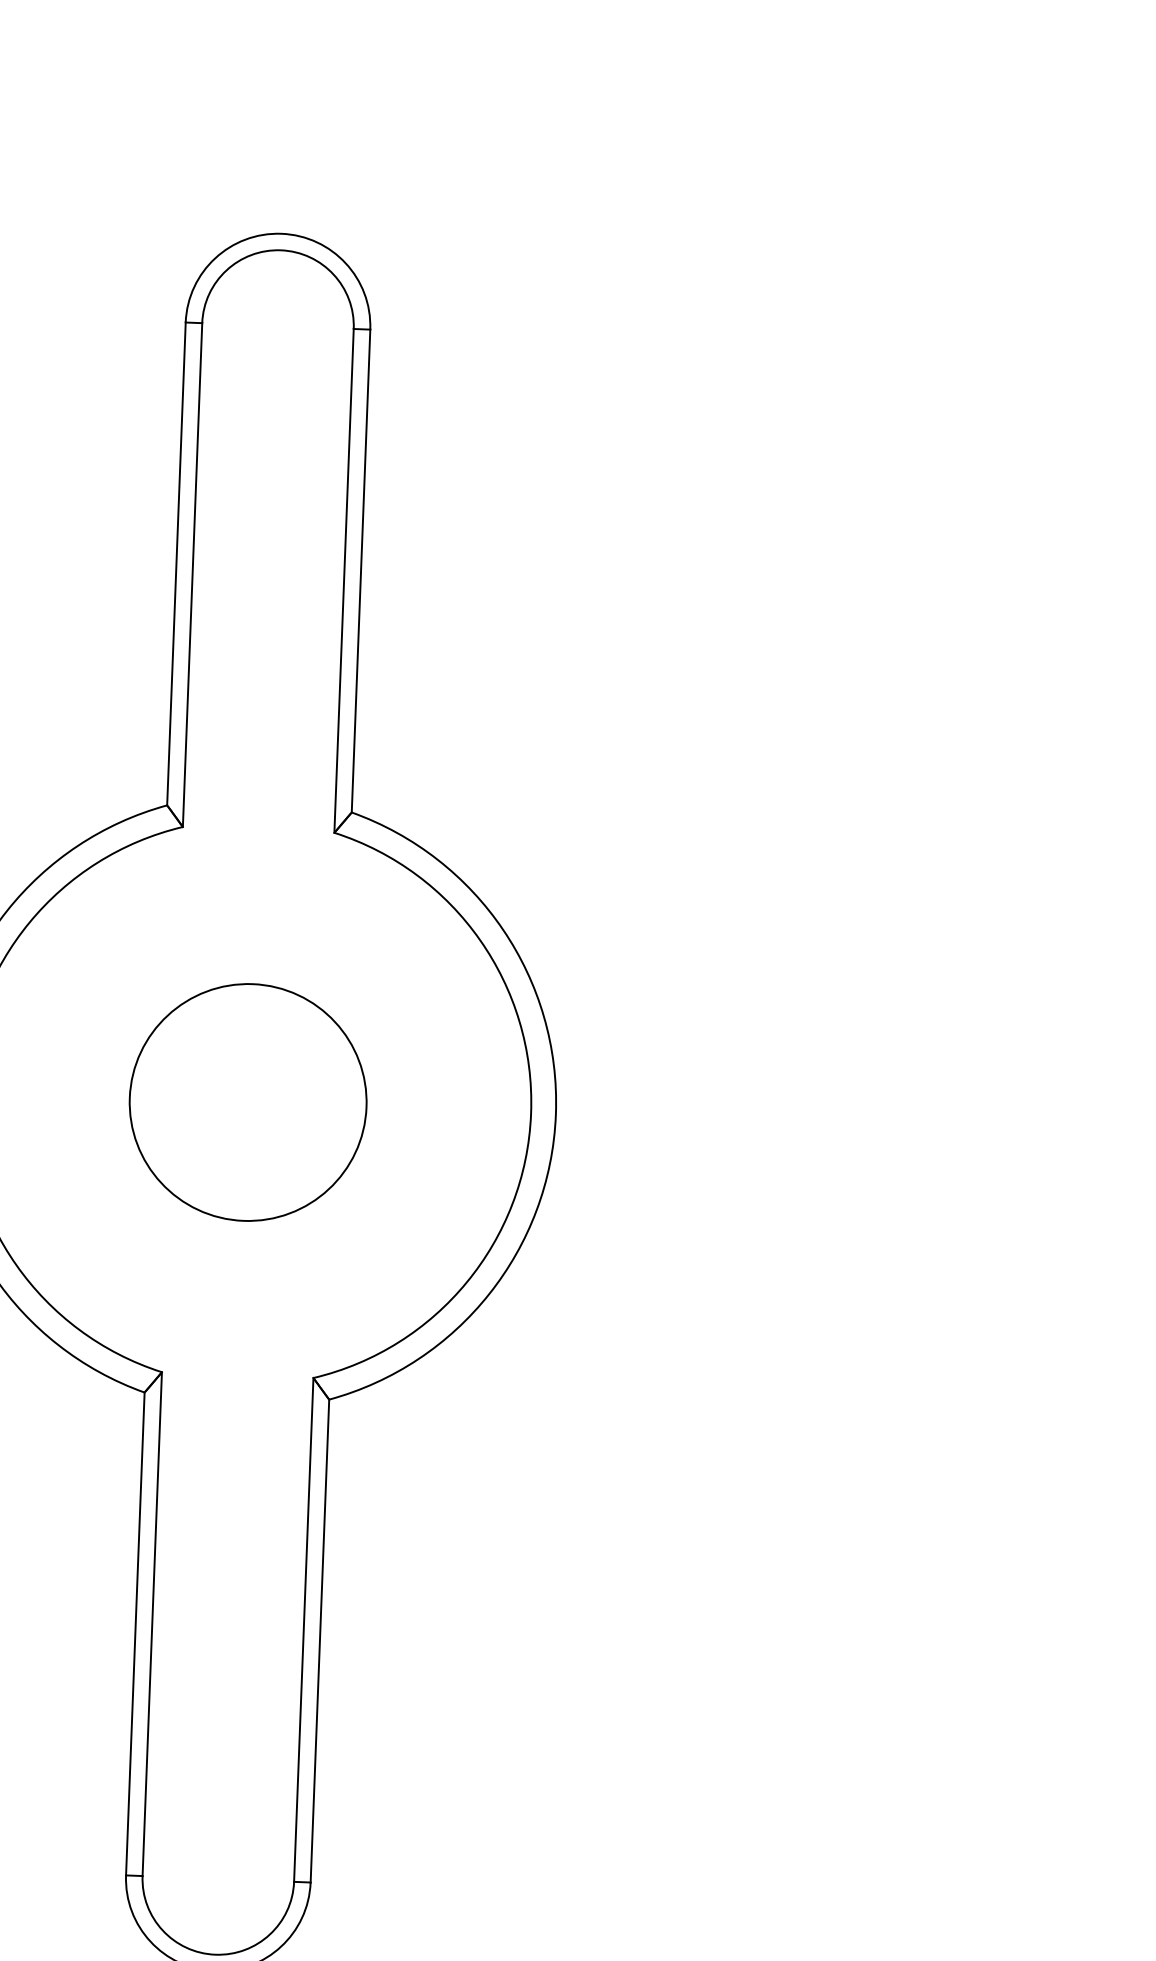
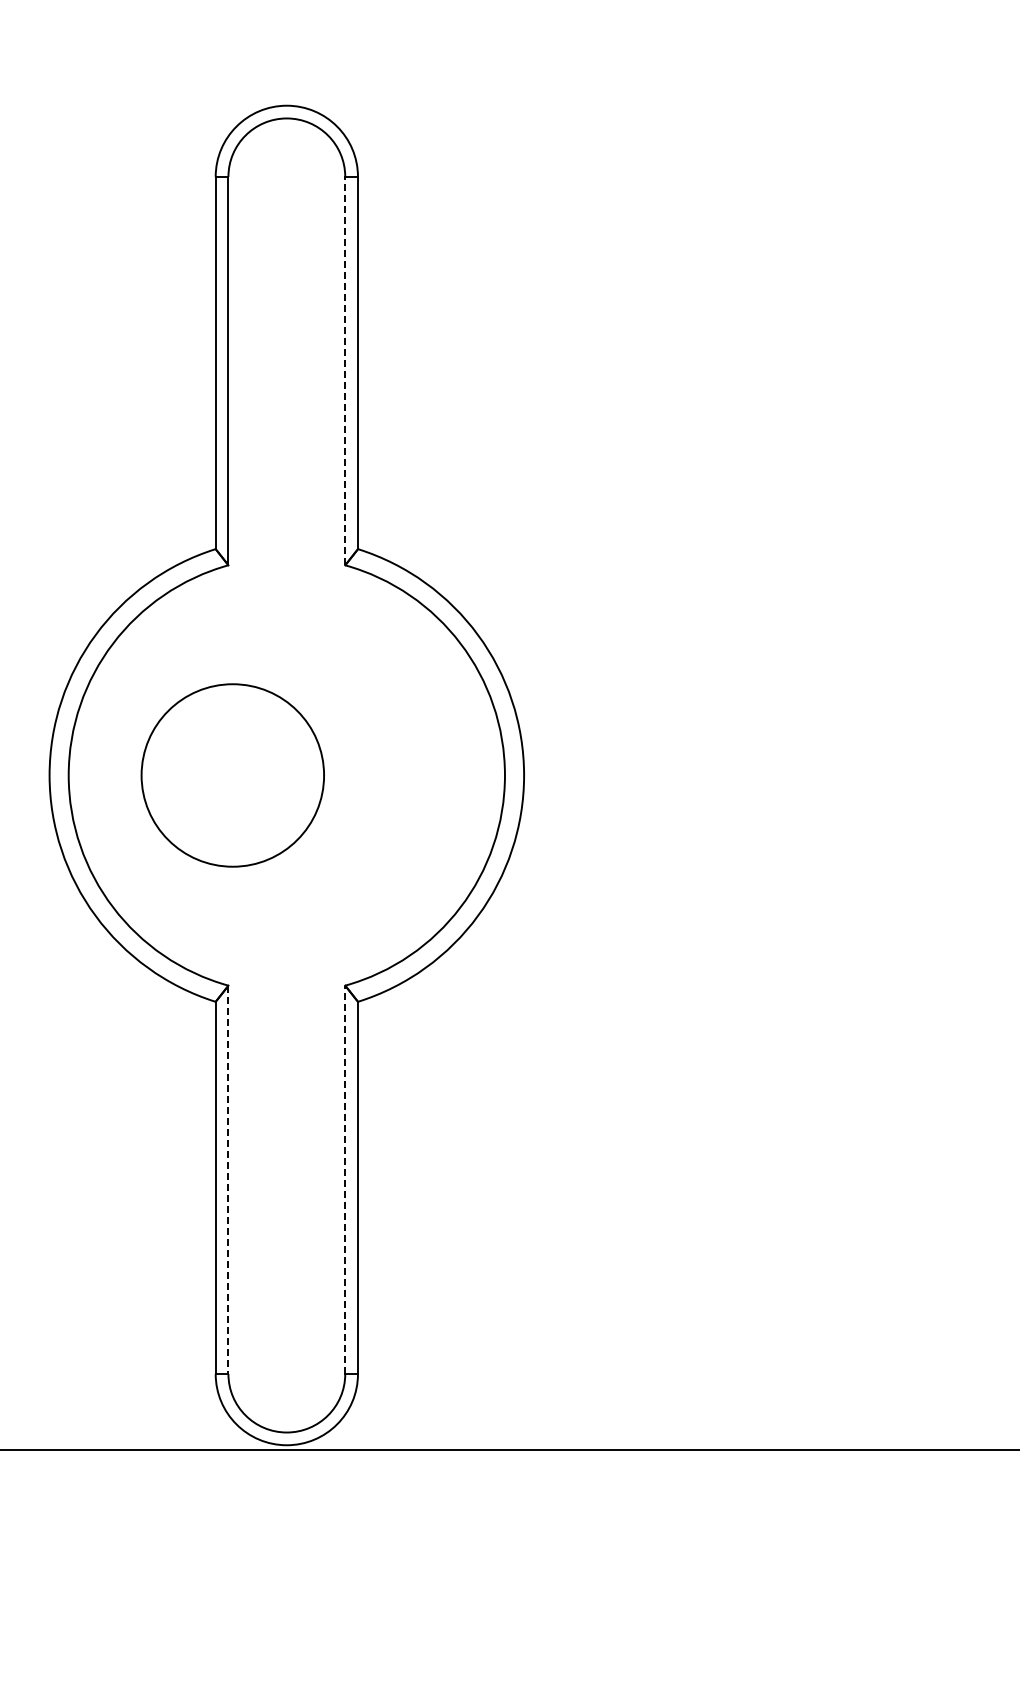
line: (344, 580) -> (345, 370), solid -> dashed
circle: (247, 1102) -> (232, 775), moved
line: (152, 1624) -> (228, 1180), solid -> dashed
line: (304, 1629) -> (345, 1179), solid -> dashed

